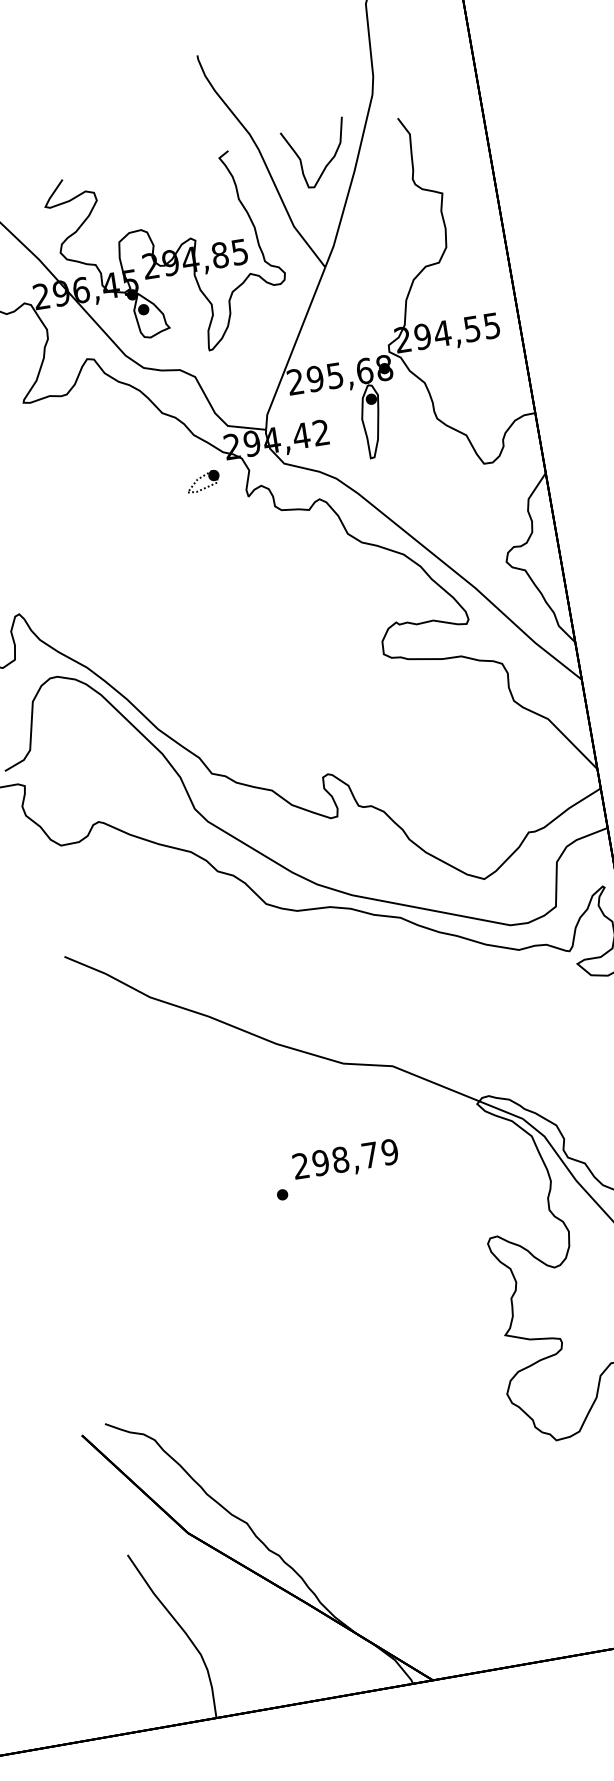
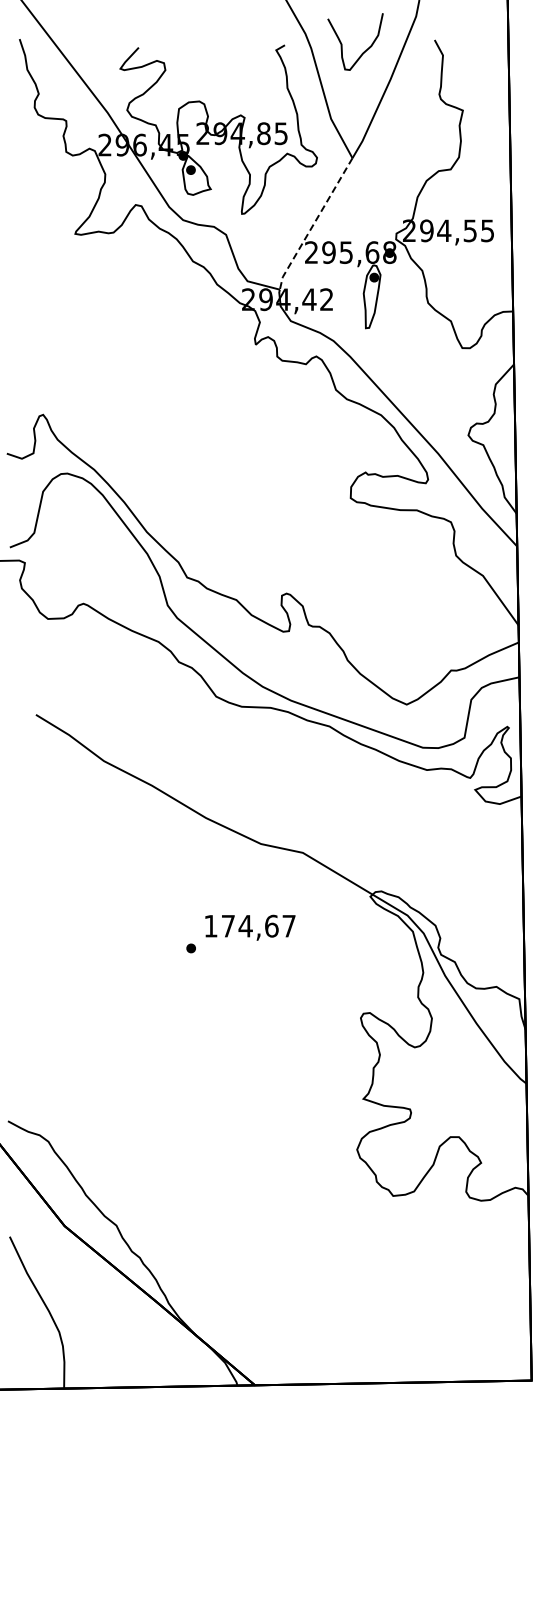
curve: (327, 162) -> (364, 50), moved
line: (293, 348) -> (314, 223), solid -> dashed
part: (202, 481) -> (218, 325), removed
text: (344, 1158) -> (249, 925), 298,79 -> 174,67

